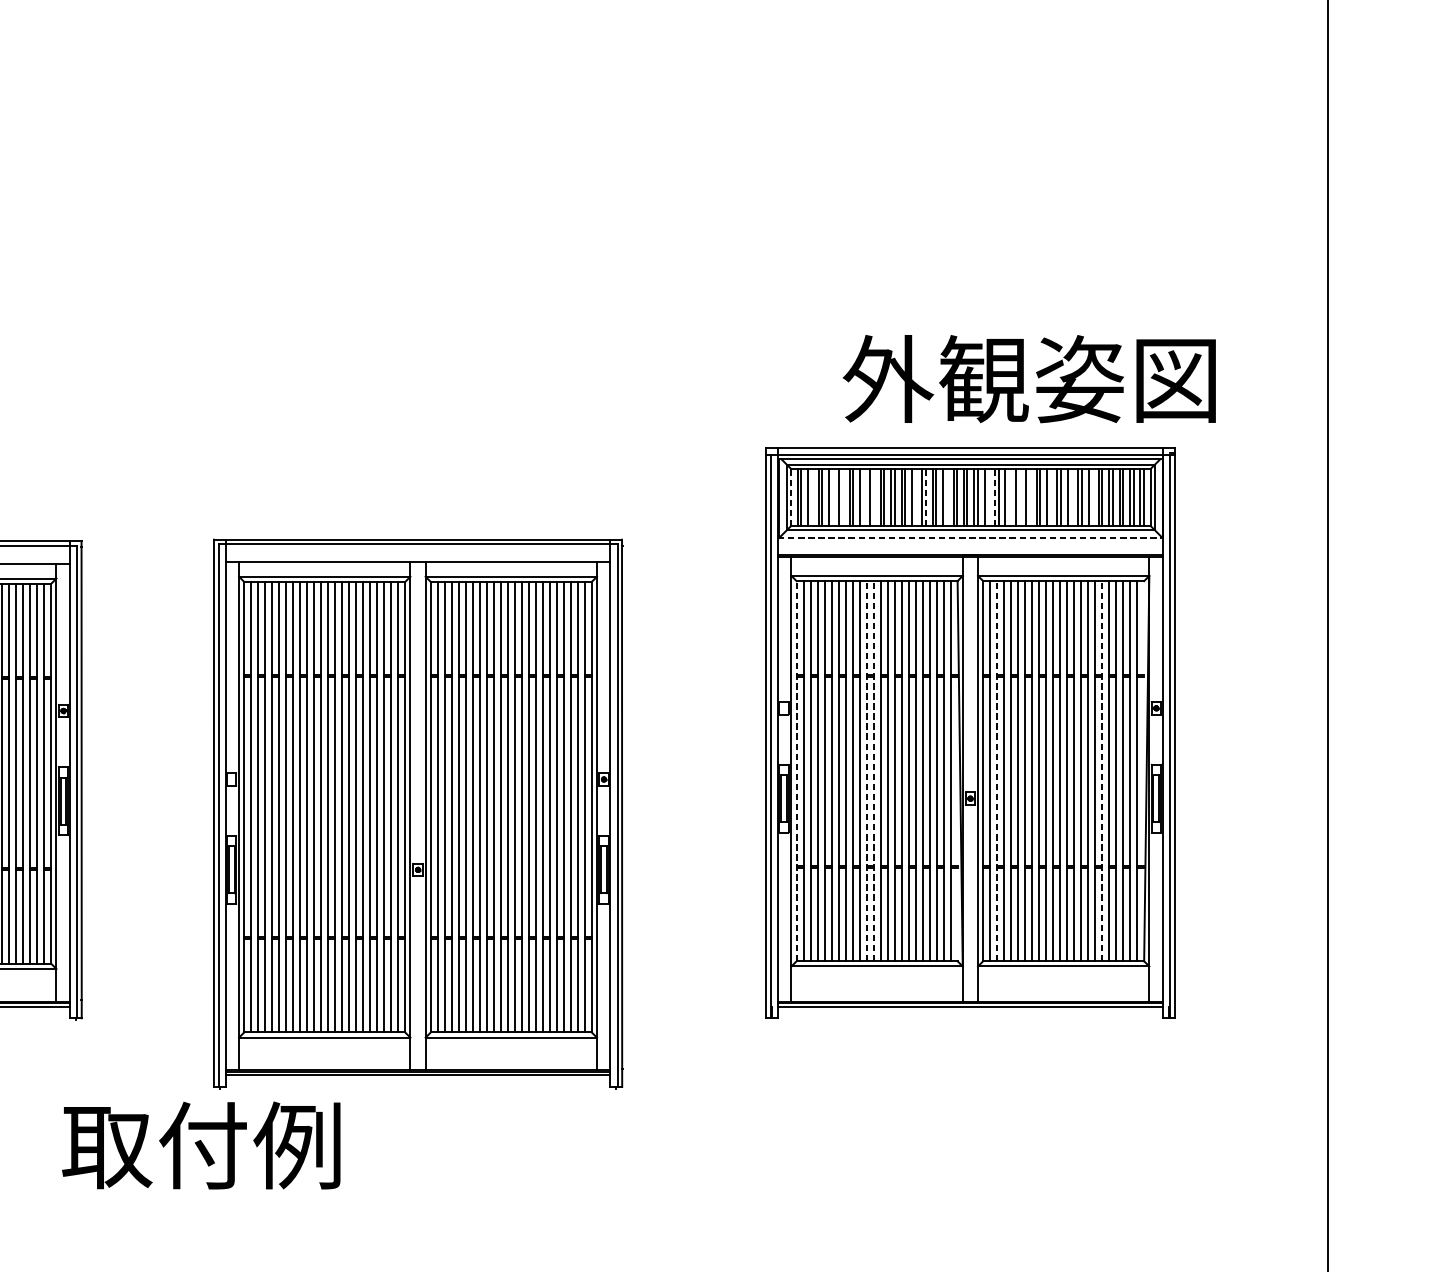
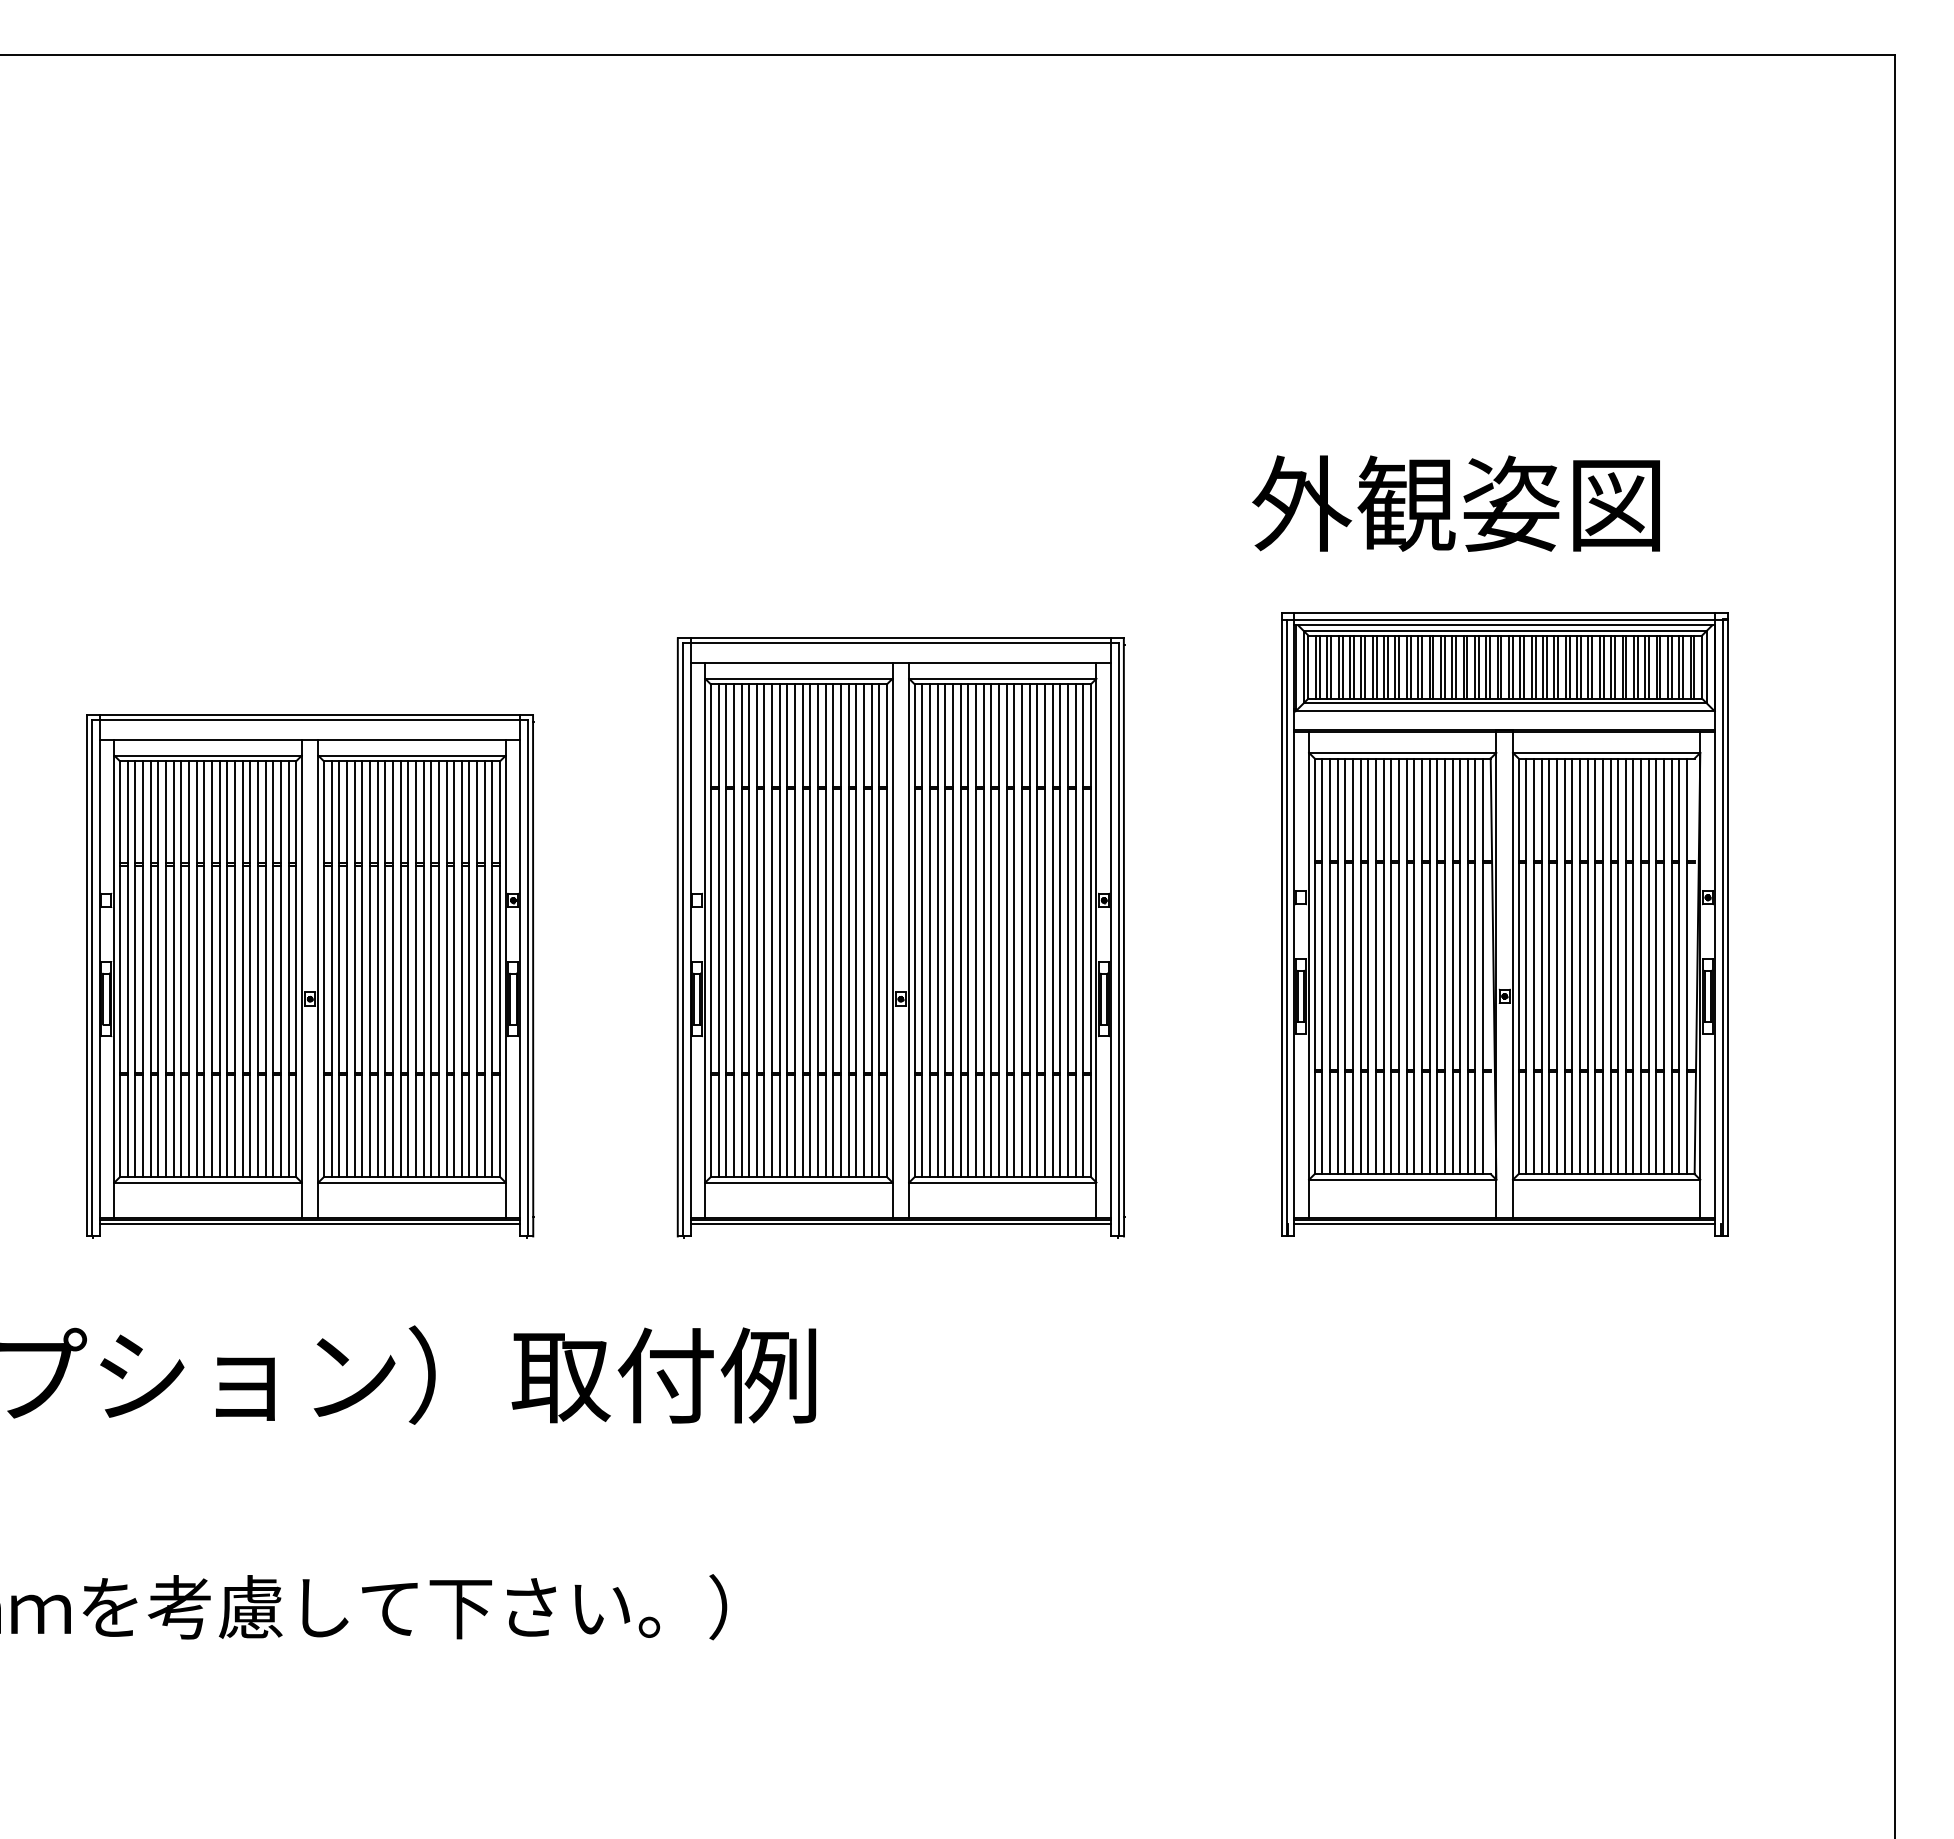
text: (1028, 378) -> (1455, 503), moved
line: (790, 496) -> (1308, 666), dashed -> solid
line: (811, 496) -> (1331, 666), added
line: (832, 496) -> (1353, 666), added
line: (843, 496) -> (1365, 666), added
line: (863, 496) -> (1387, 666), added
line: (874, 496) -> (1399, 666), added
line: (915, 496) -> (1444, 666), added
line: (926, 496) -> (1456, 666), dashed -> solid
line: (946, 496) -> (1478, 666), added
line: (988, 496) -> (1524, 666), added
line: (994, 496) -> (1531, 666), dashed -> solid
line: (1008, 496) -> (1546, 666), added
line: (1019, 496) -> (1558, 666), added
line: (1029, 496) -> (1569, 666), added
line: (1050, 496) -> (1592, 666), added
line: (1070, 496) -> (1614, 666), added
line: (1091, 496) -> (1637, 666), added
line: (971, 538) -> (1505, 711), dashed -> solid
line: (796, 771) -> (1314, 966), dashed -> solid
line: (866, 771) -> (1391, 966), dashed -> solid
line: (873, 771) -> (1398, 966), dashed -> solid
line: (996, 771) -> (1533, 966), dashed -> solid
line: (1101, 771) -> (1648, 966), dashed -> solid
part: (417, 813) -> (900, 937), moved

